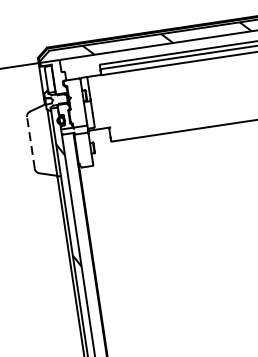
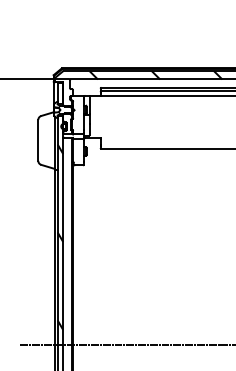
line: (31, 141) -> (38, 139), dashed -> solid

